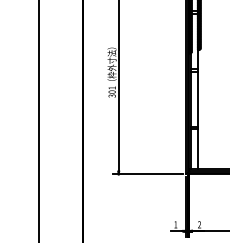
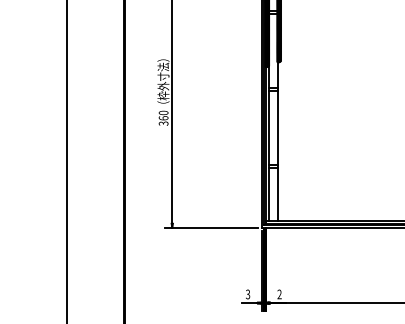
text: (112, 89) -> (163, 115), 301 -> 360
text: (176, 224) -> (248, 294), 1 -> 3

